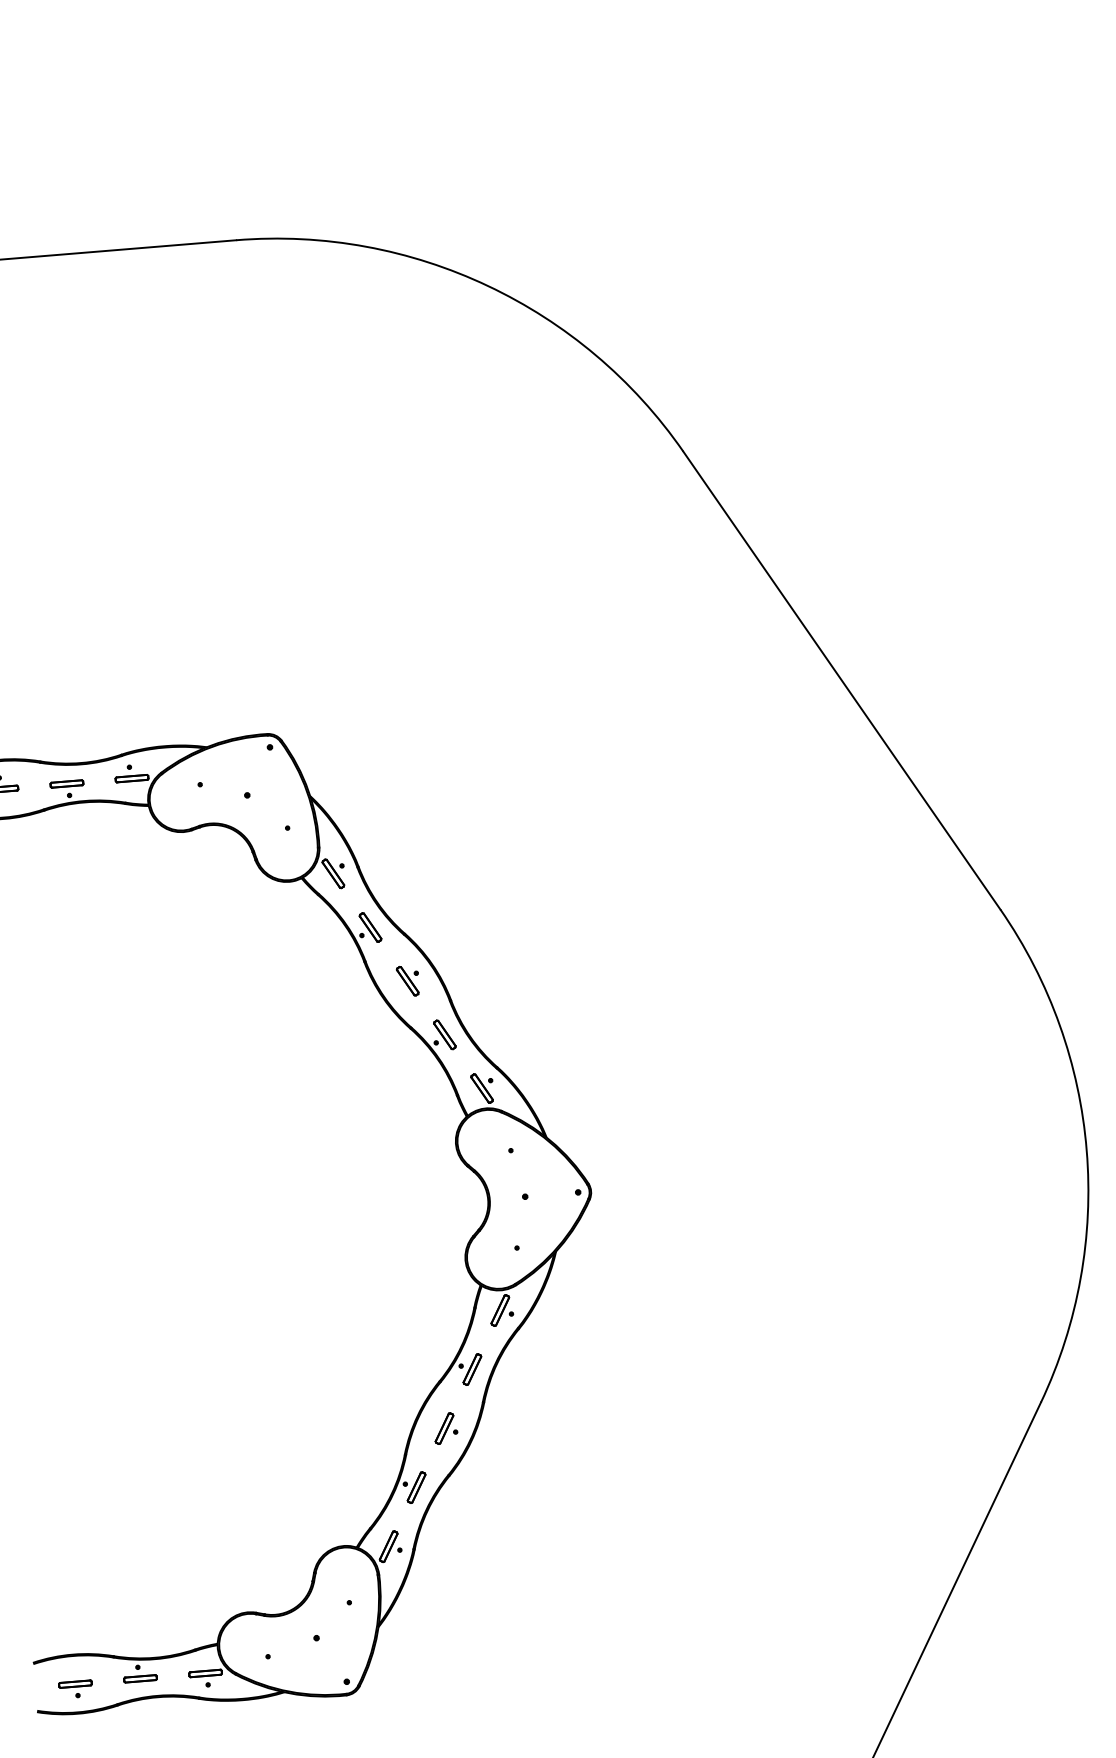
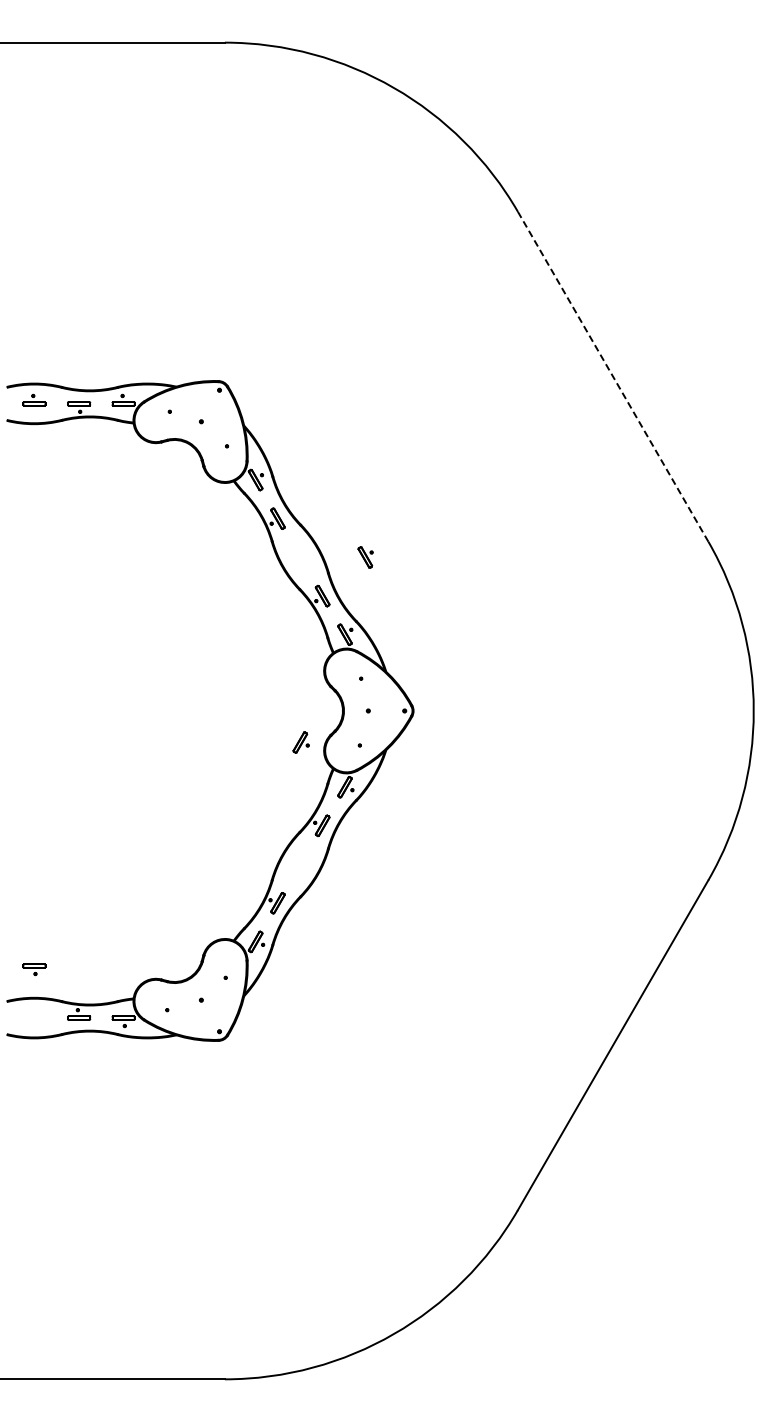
line: (842, 680) -> (613, 376), solid -> dashed
part: (407, 981) -> (365, 557), moved
part: (444, 1428) -> (300, 742), moved
part: (76, 1689) -> (34, 969), moved

